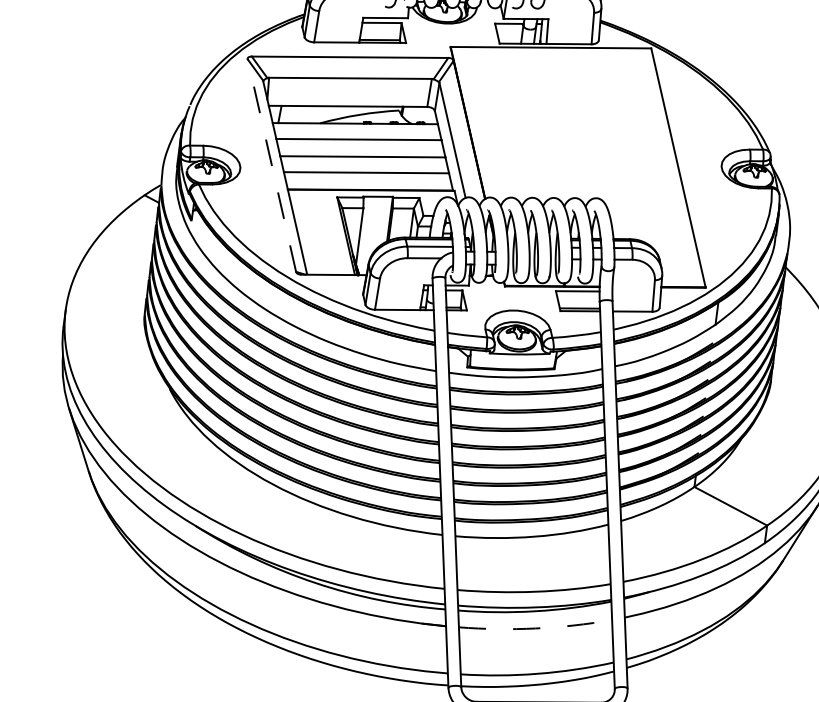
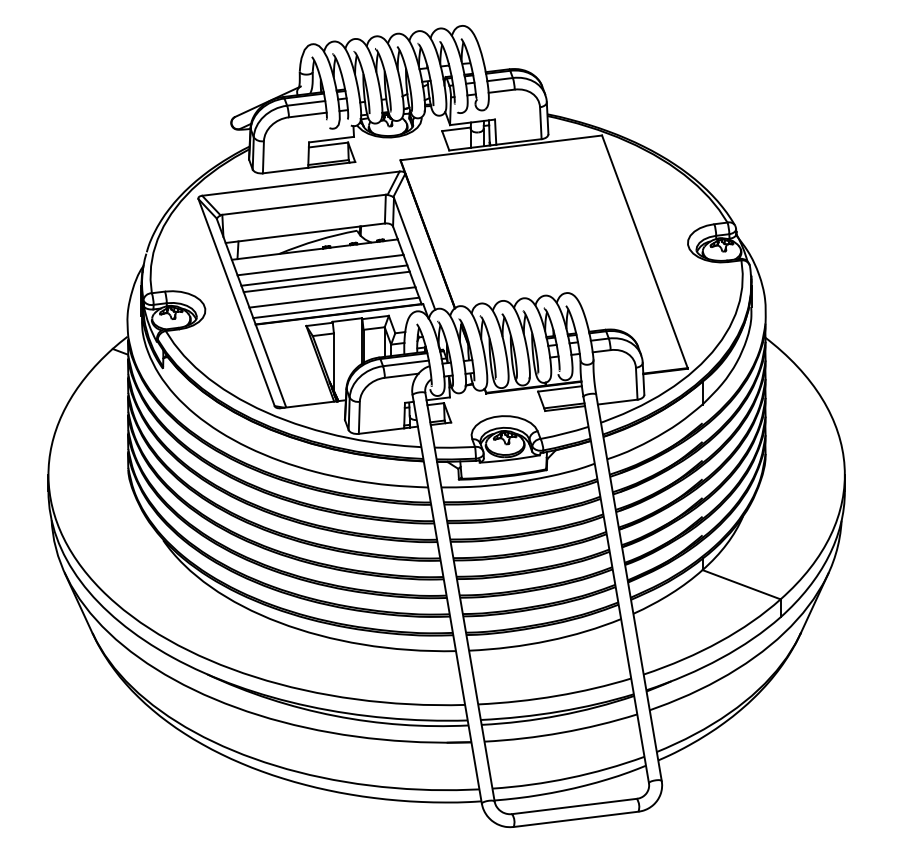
line: (361, 150) -> (324, 275), added
line: (271, 165) -> (236, 302), dashed -> solid
line: (369, 183) -> (336, 307), added
arc: (535, 628) -> (561, 732), dashed -> solid

